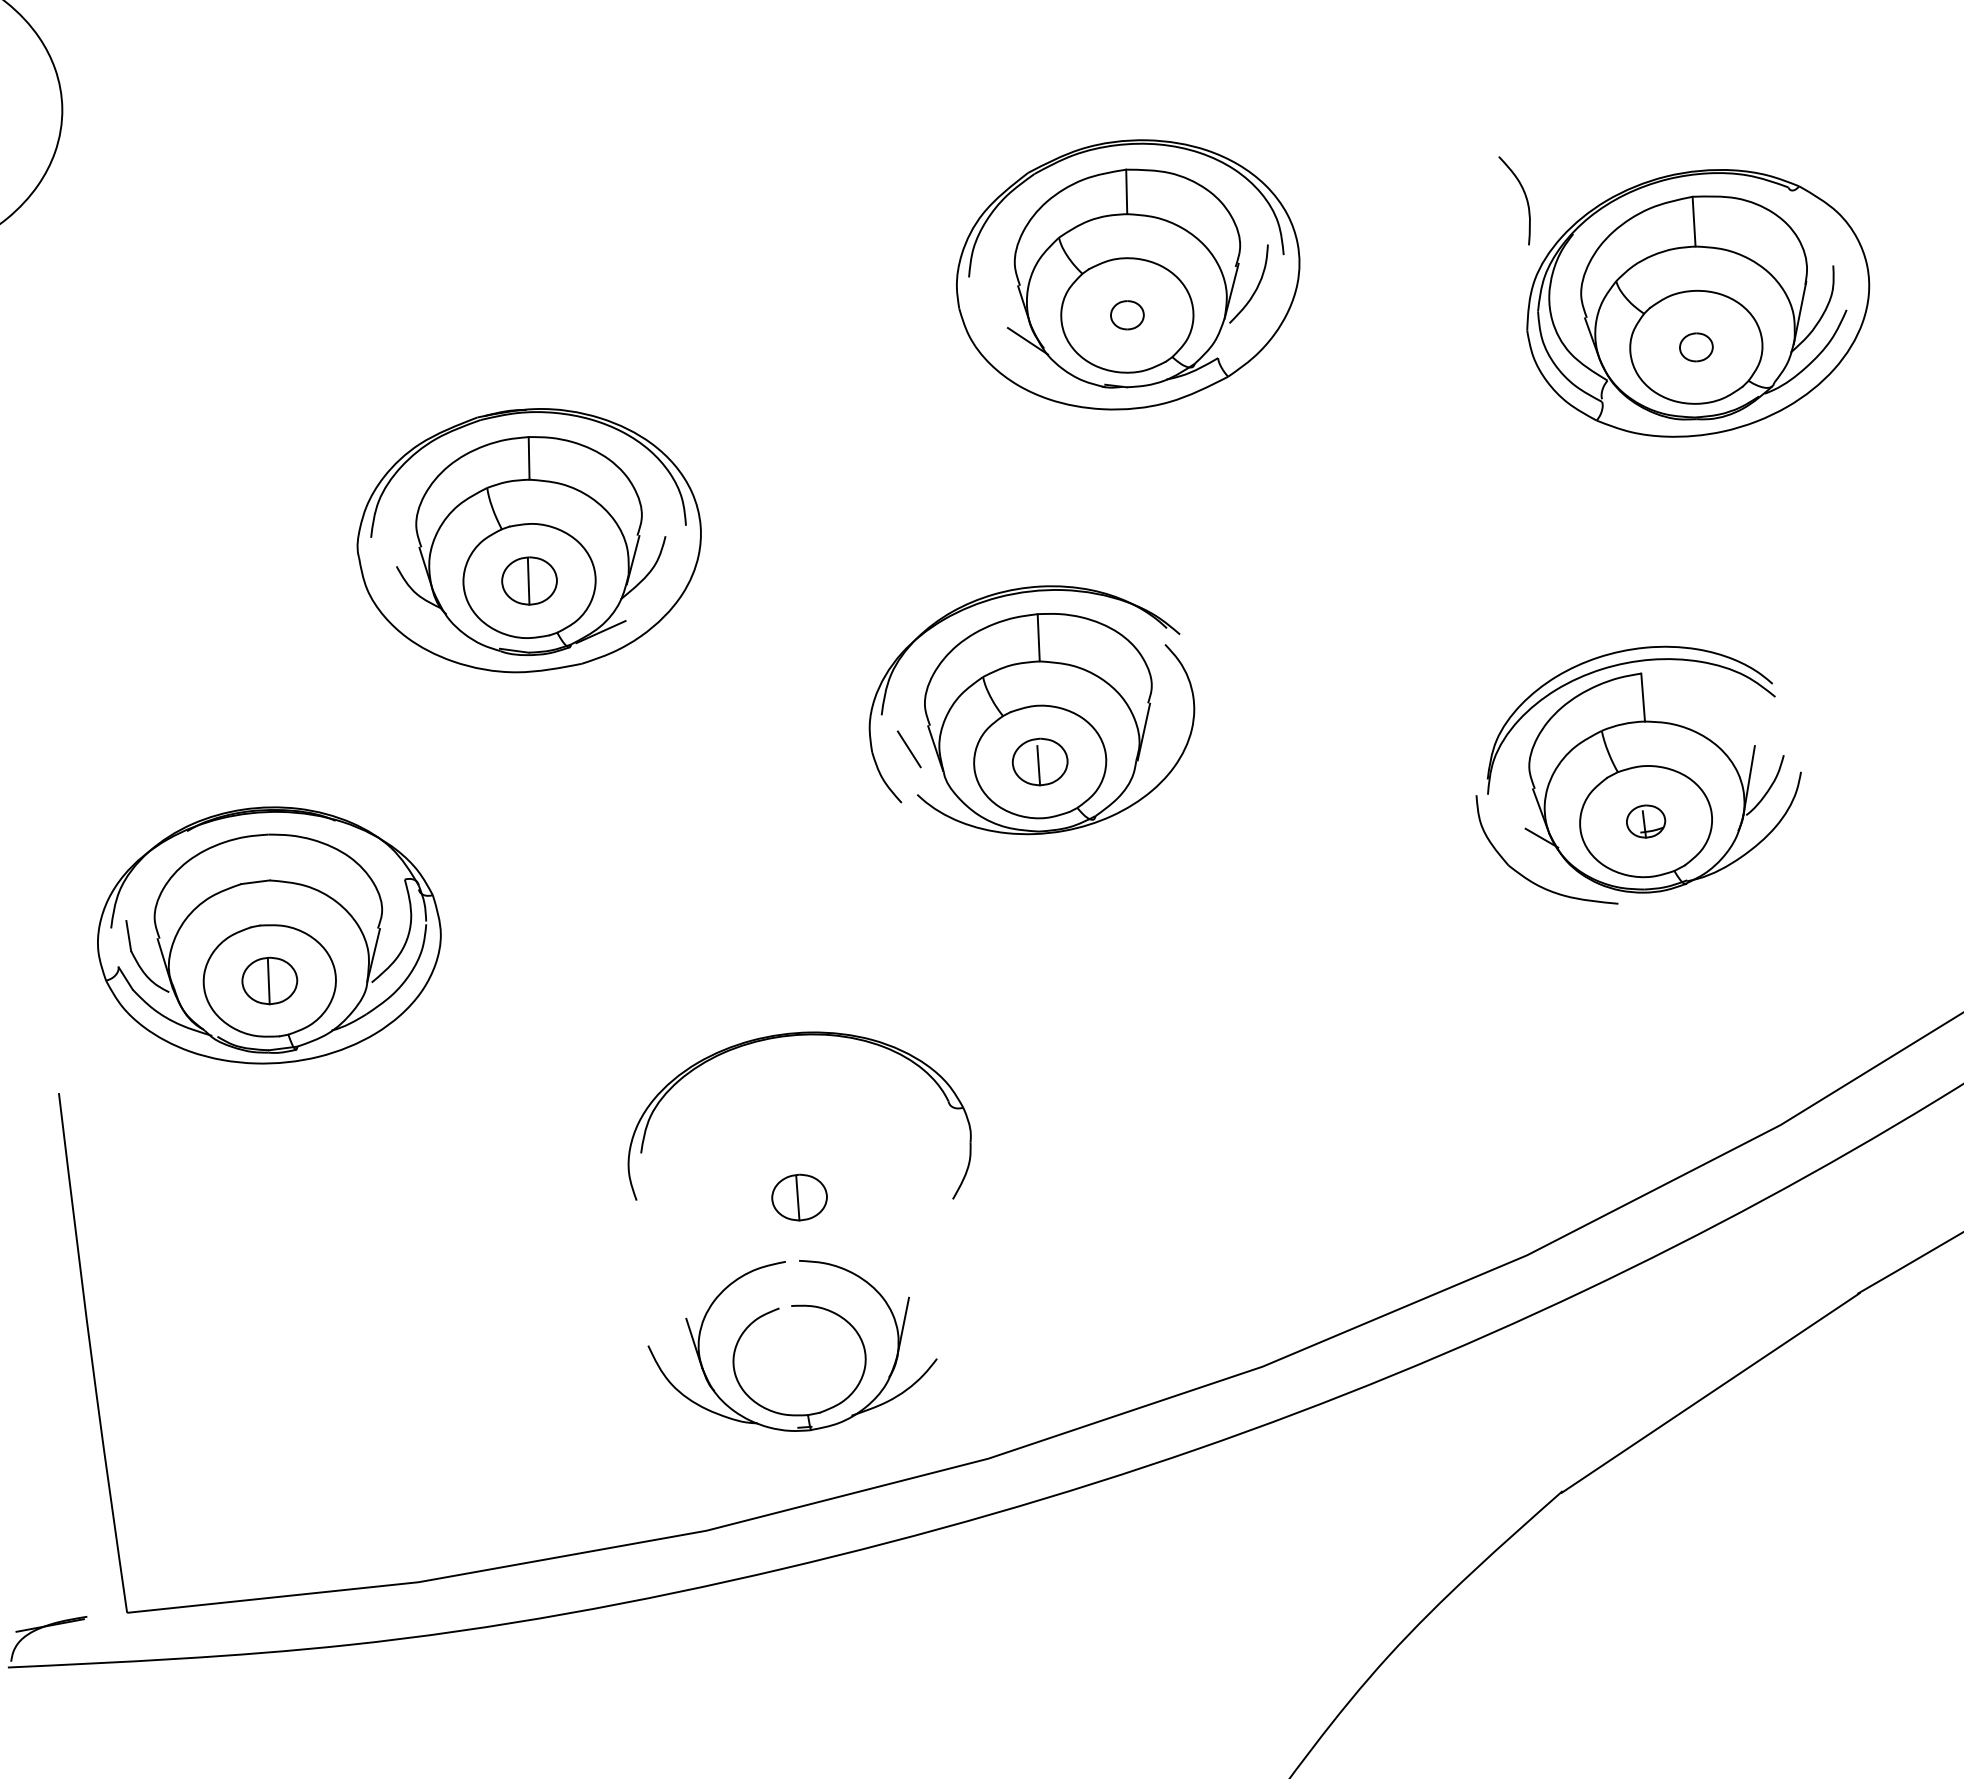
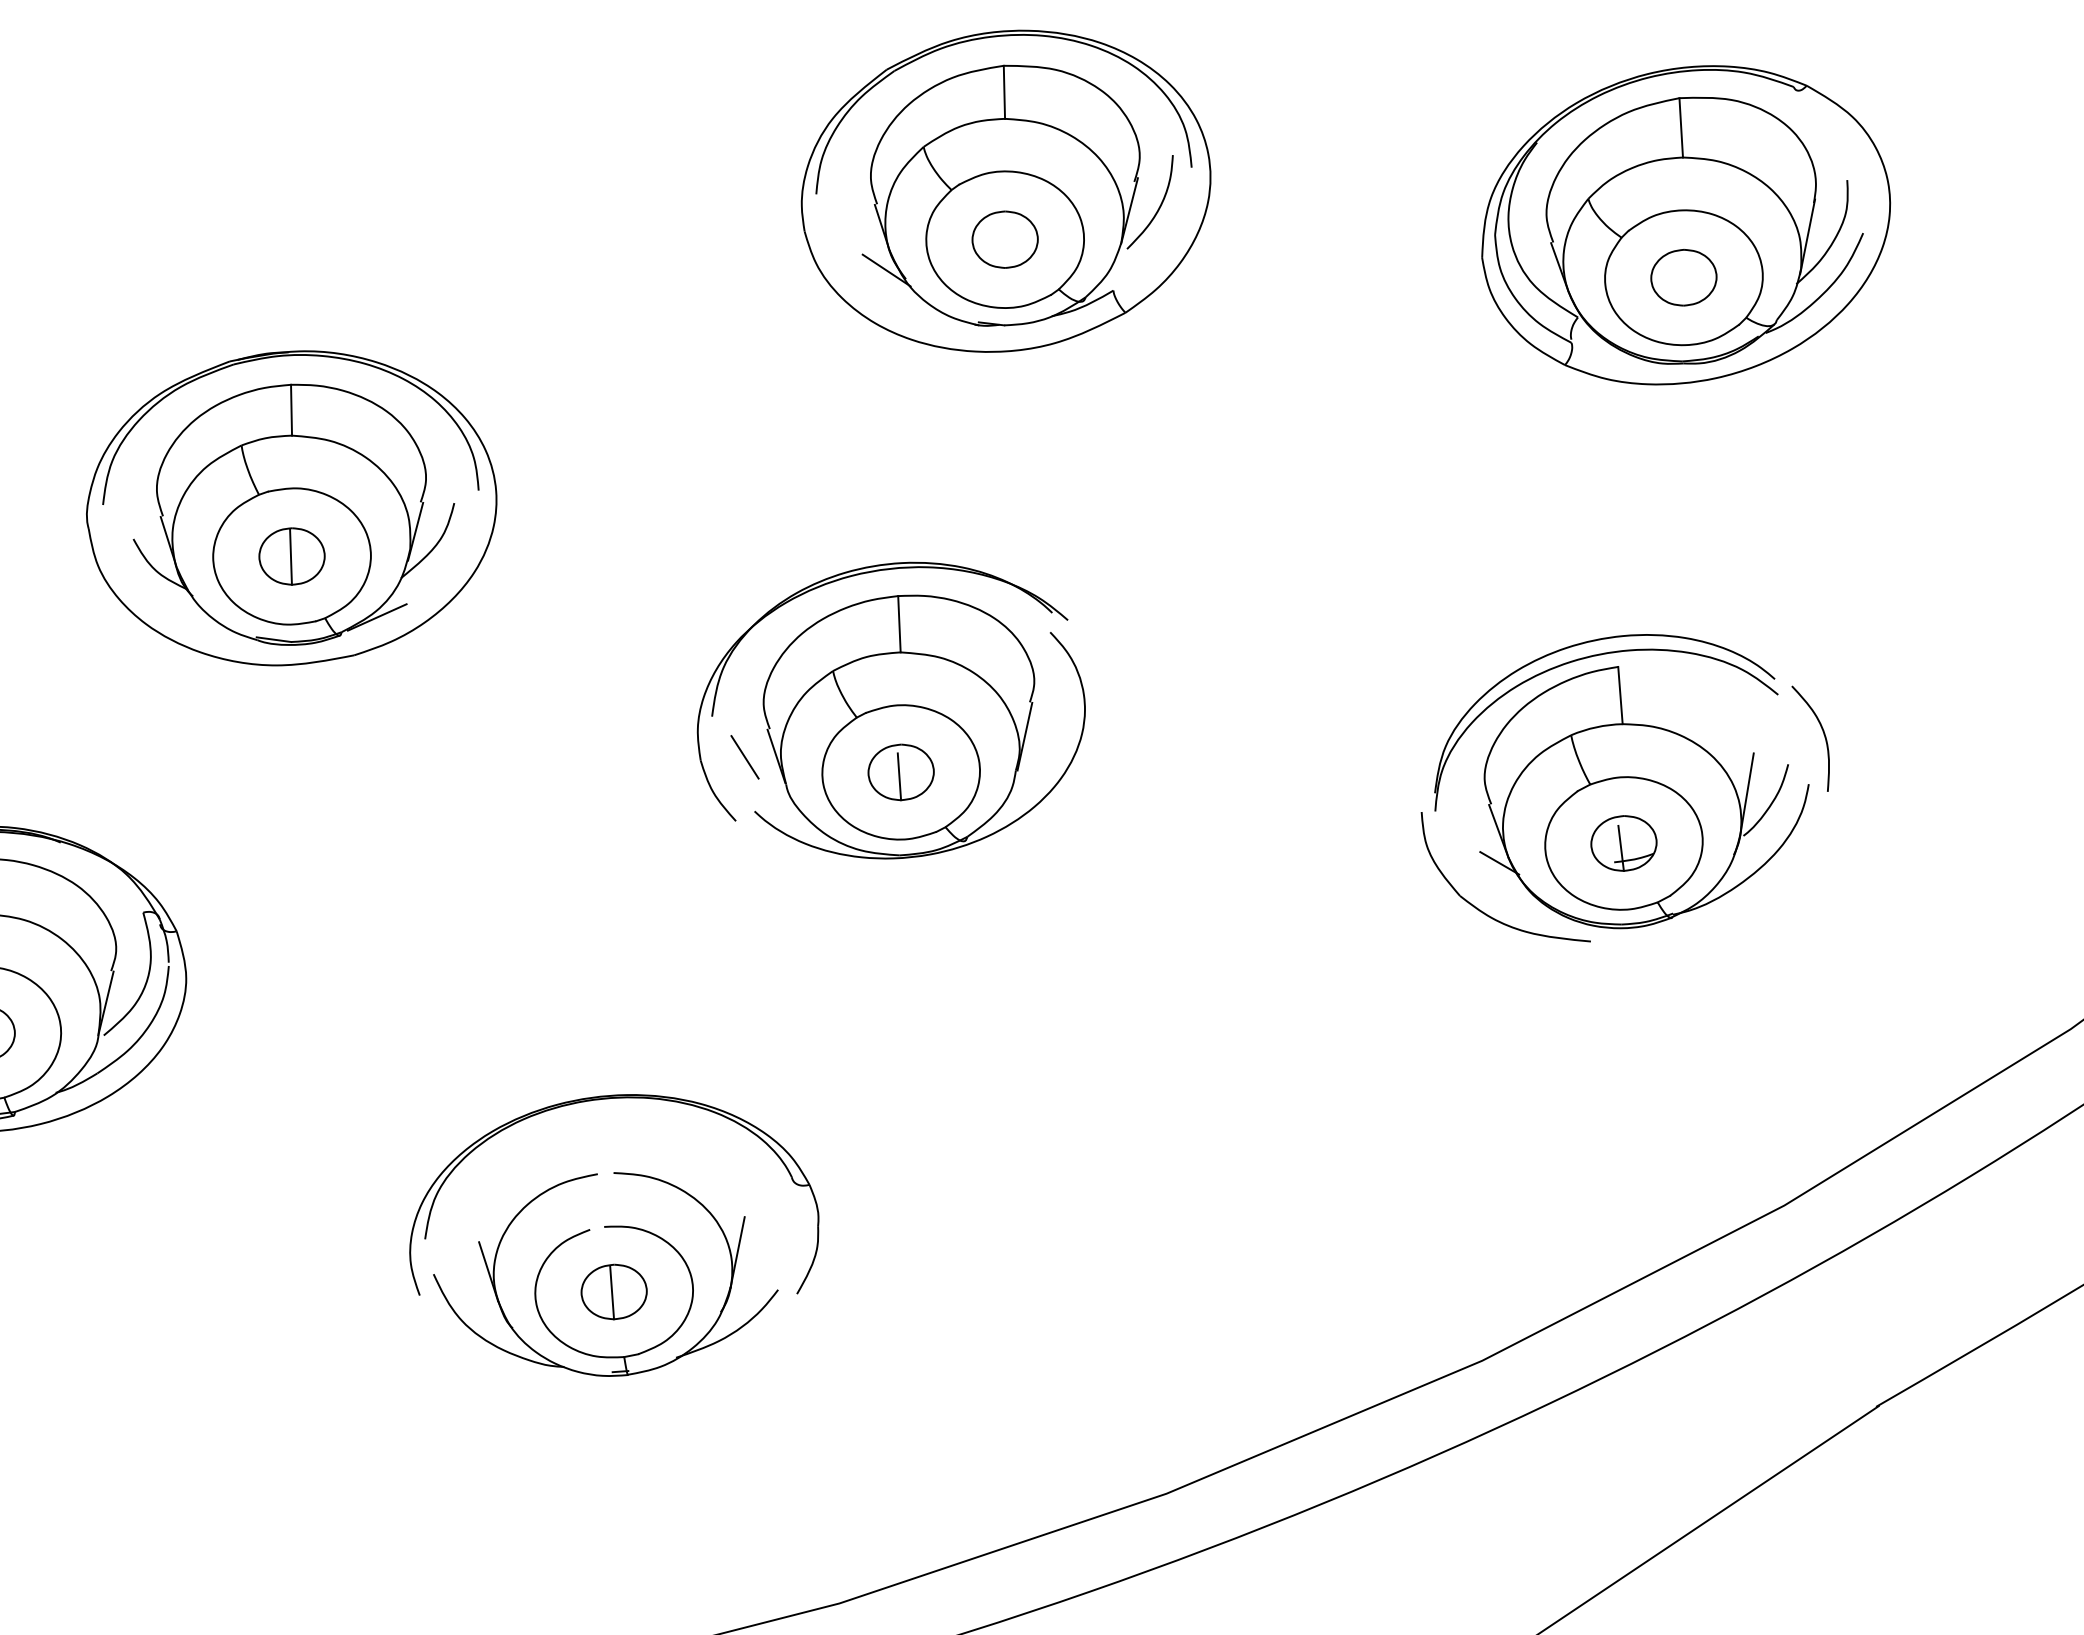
curve: (1524, 195) -> (1822, 732), moved
part: (1127, 314) -> (1005, 238), size x1.67
part: (1696, 347) -> (1684, 277), size x1.67
part: (1645, 821) -> (1623, 843), size x1.43
part: (777, 1310) -> (587, 1232), moved

